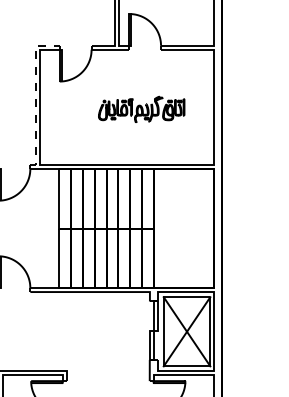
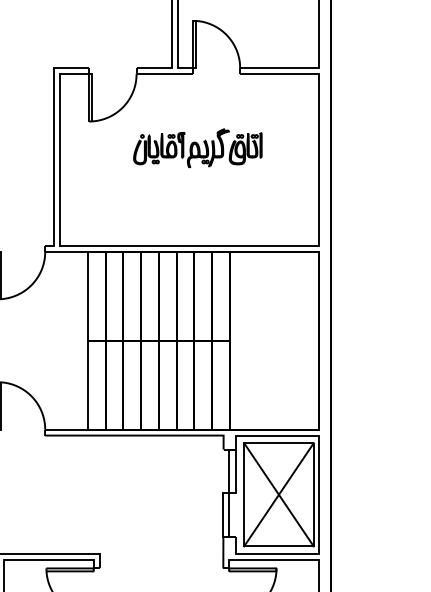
line: (35, 96) -> (52, 143), dashed -> solid
part: (141, 108) -> (197, 146), moved

